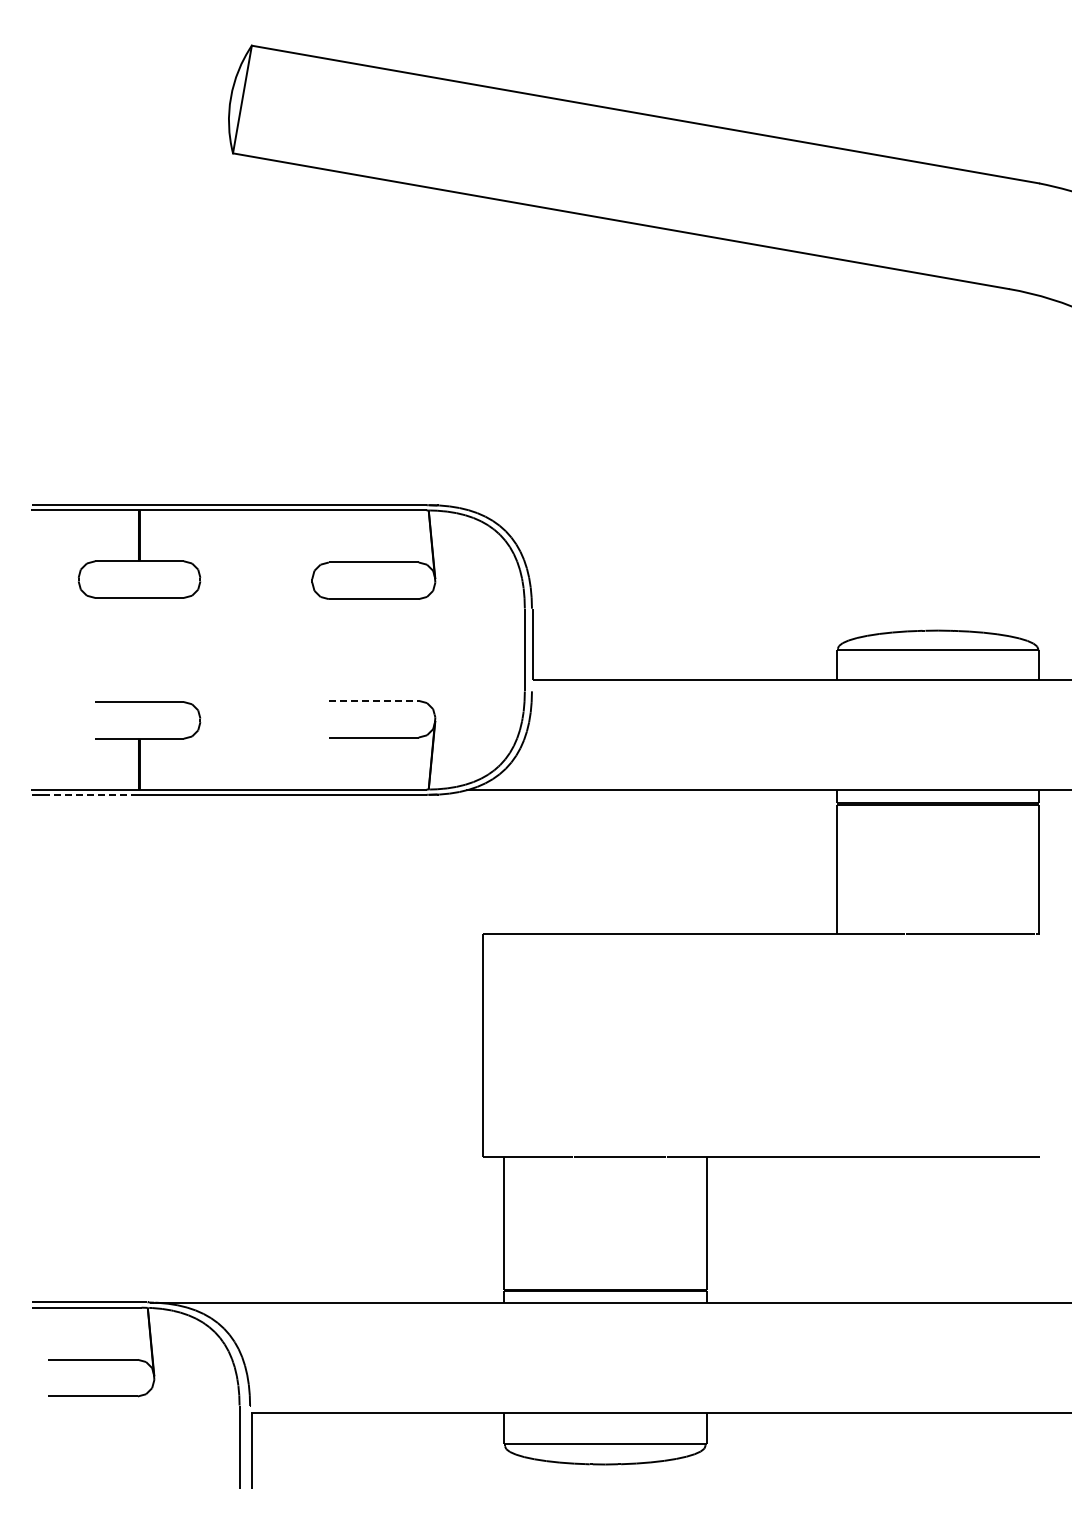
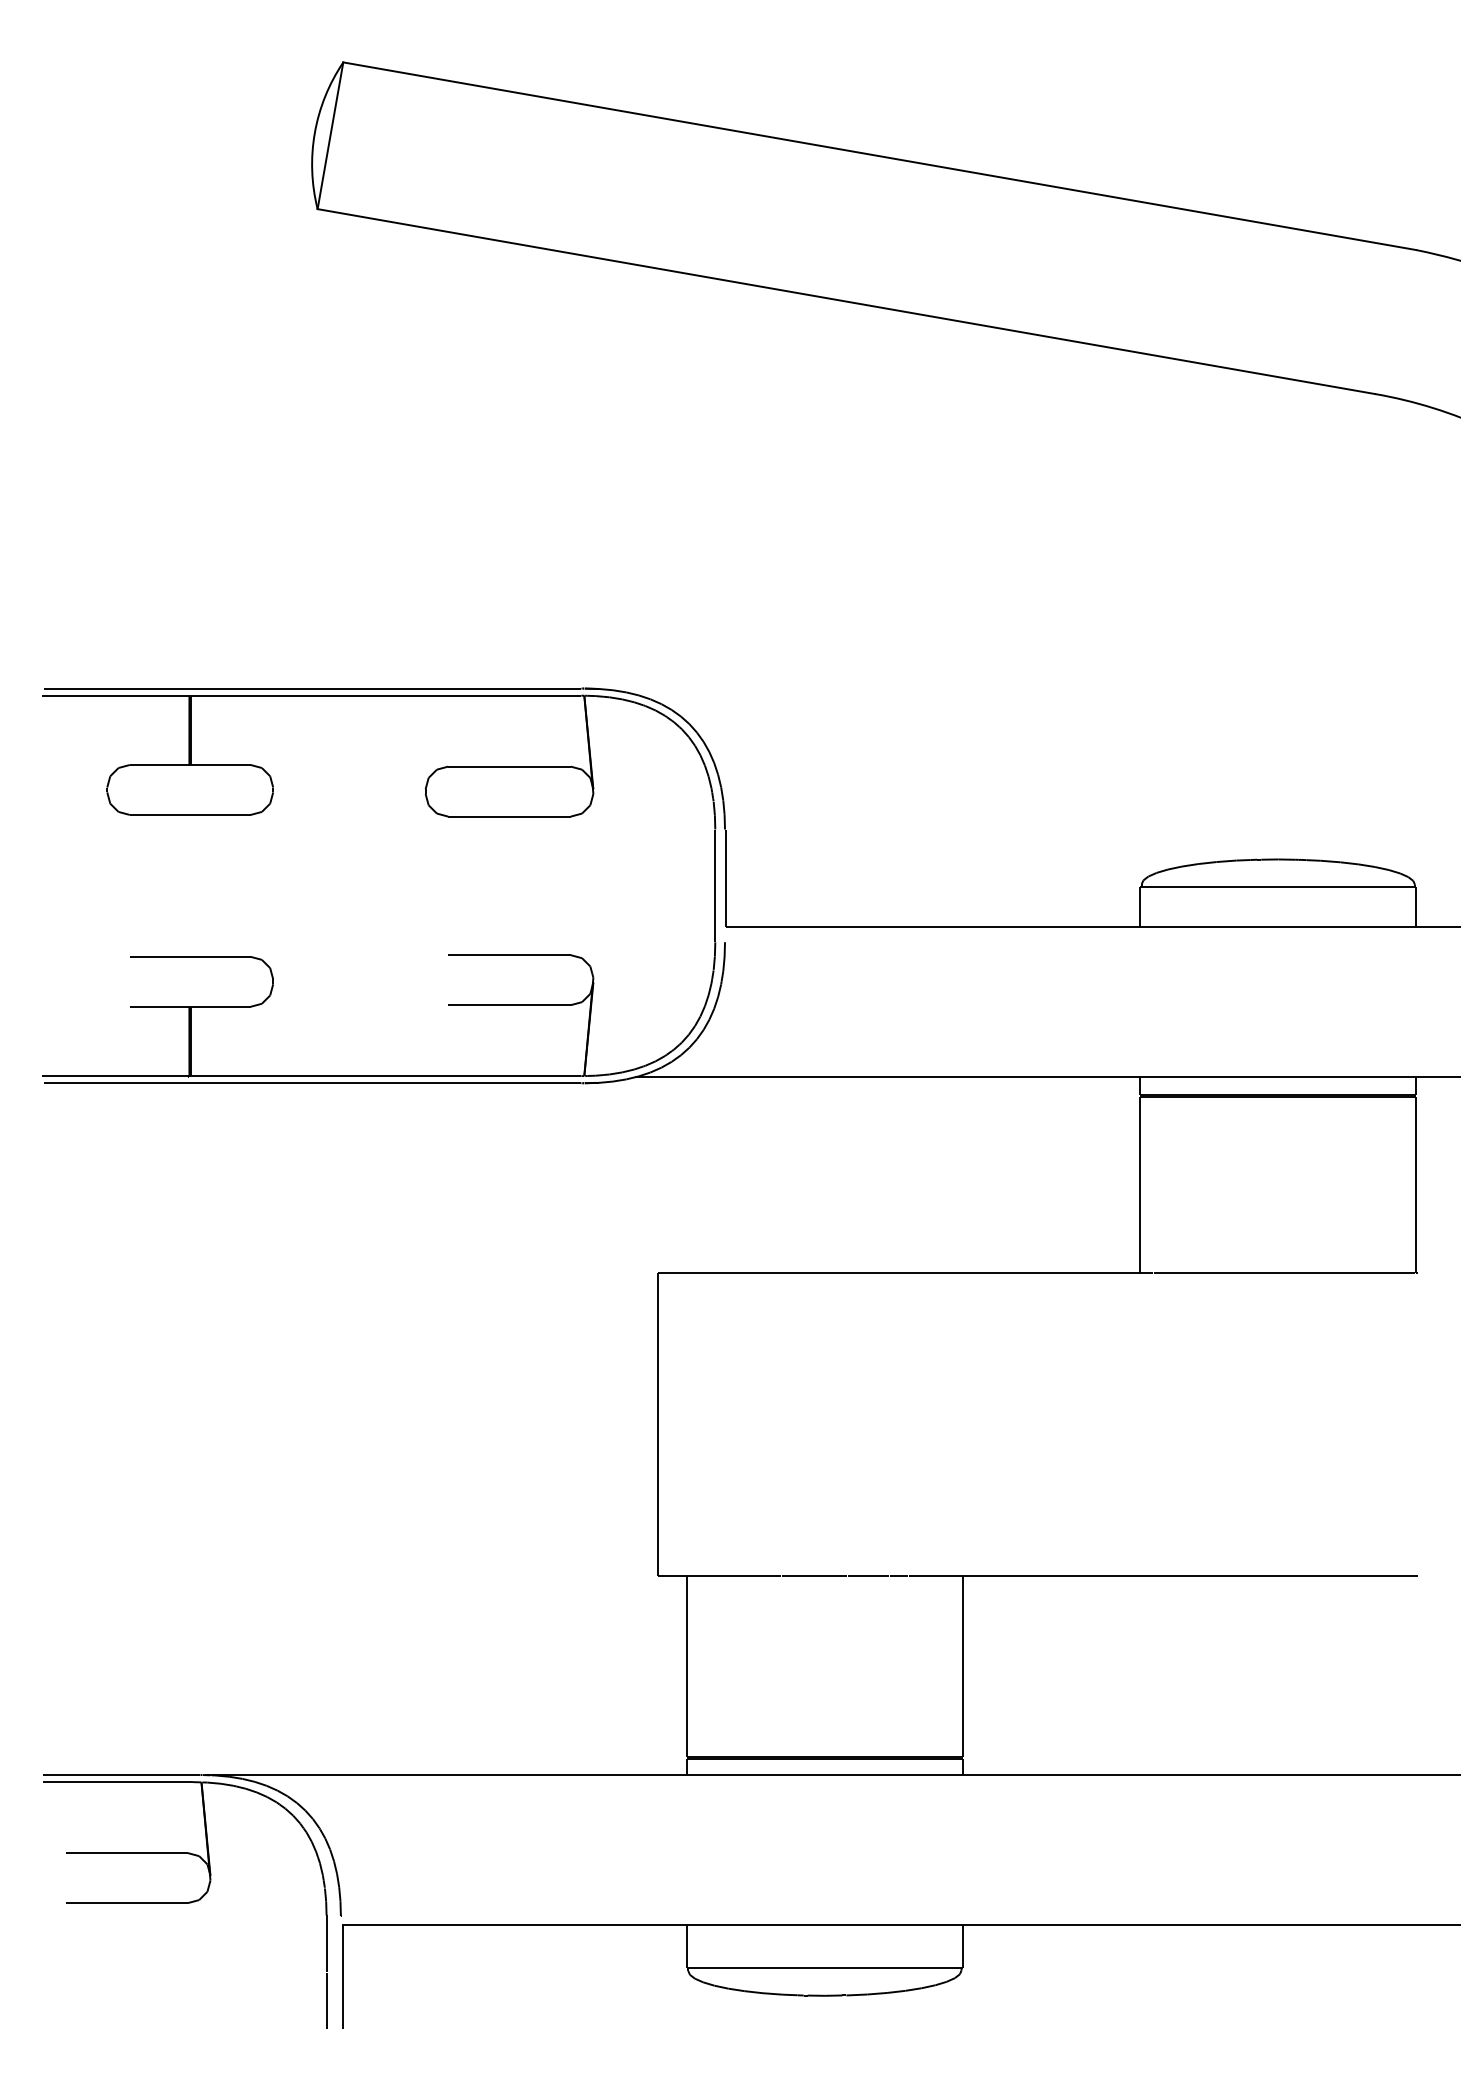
line: (373, 700) -> (509, 954), dashed -> solid
line: (91, 794) -> (124, 1082), dashed -> solid

